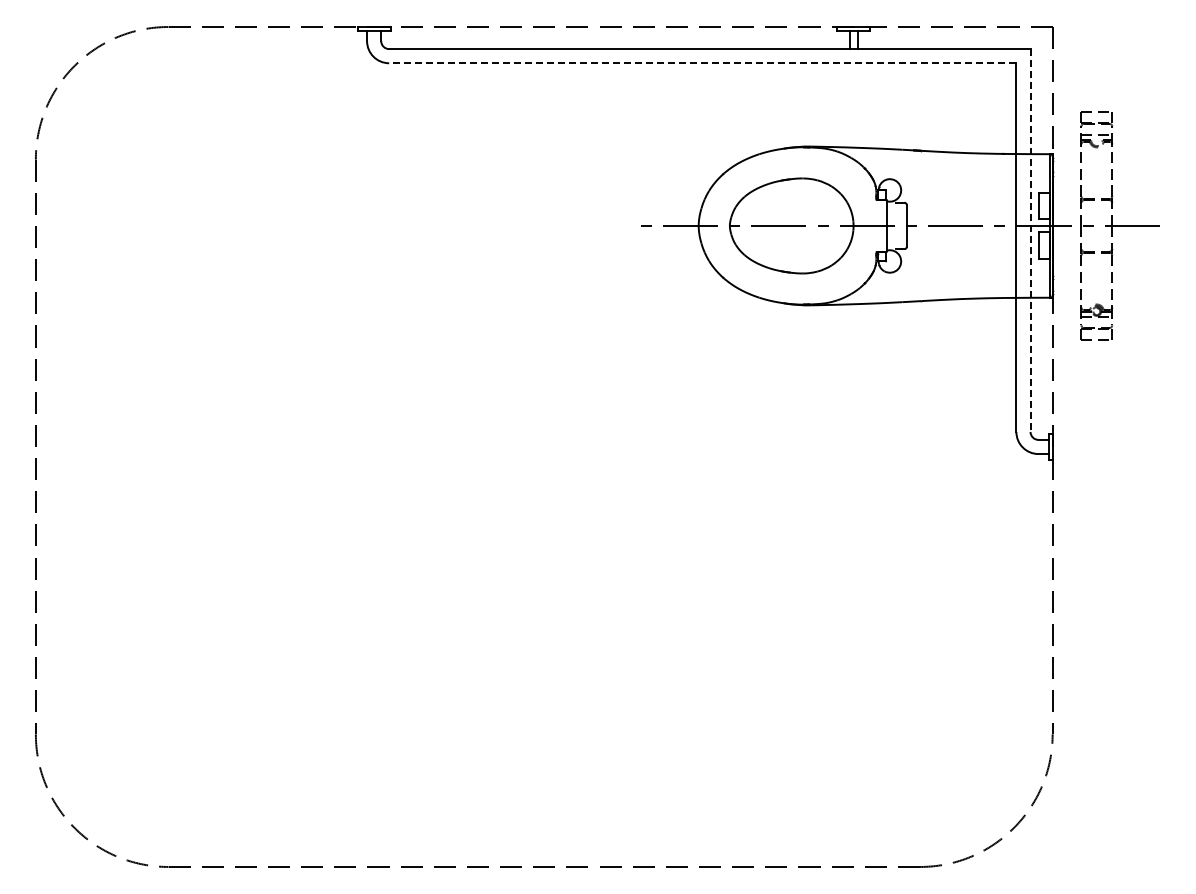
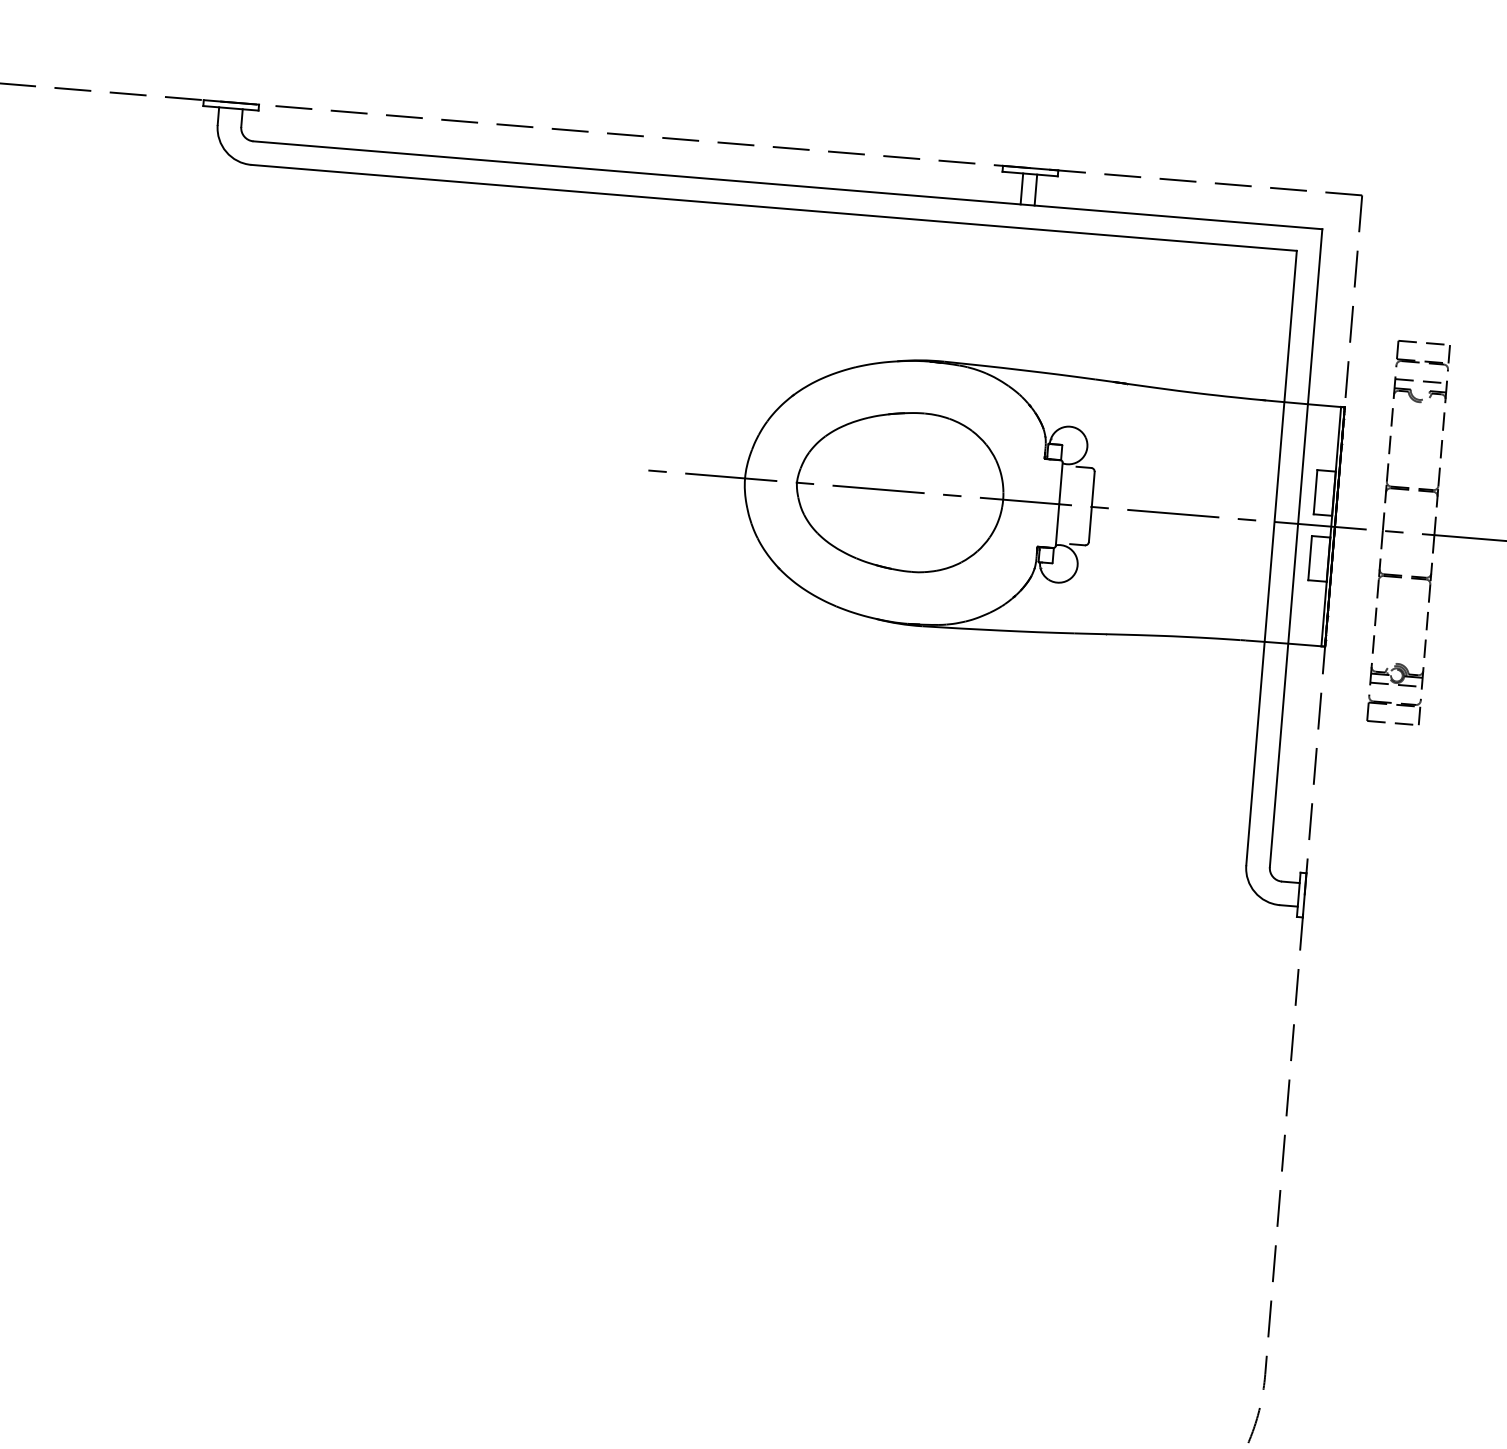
line: (702, 63) -> (773, 208), dashed -> solid
line: (1030, 241) -> (1295, 549), dashed -> solid

